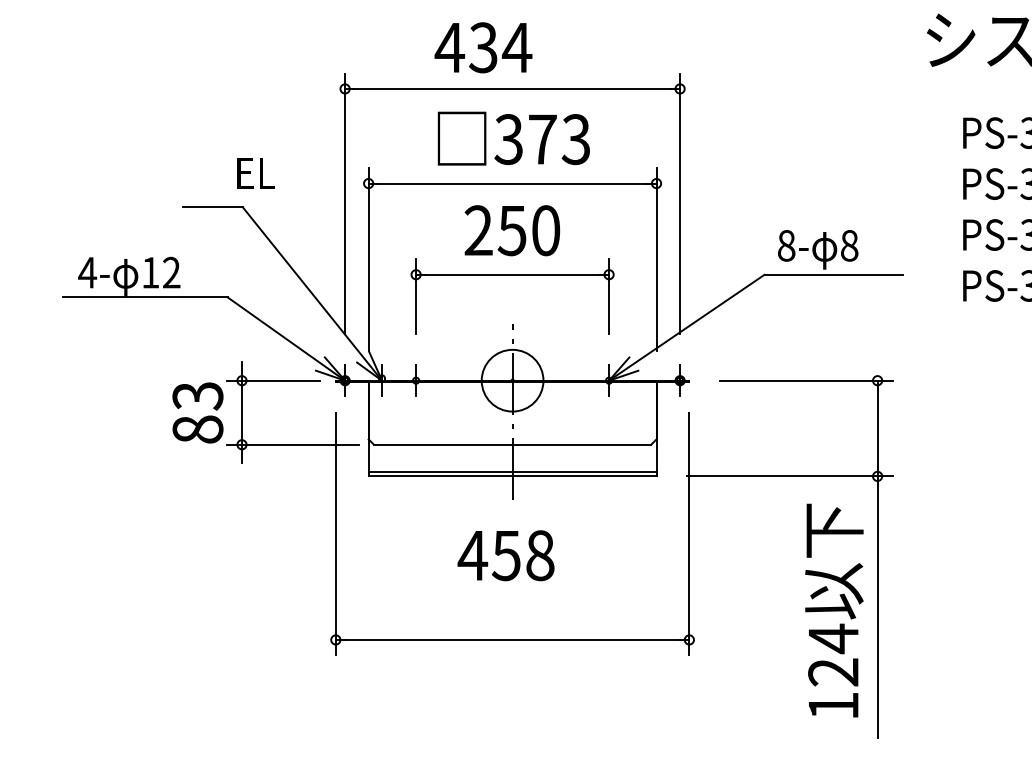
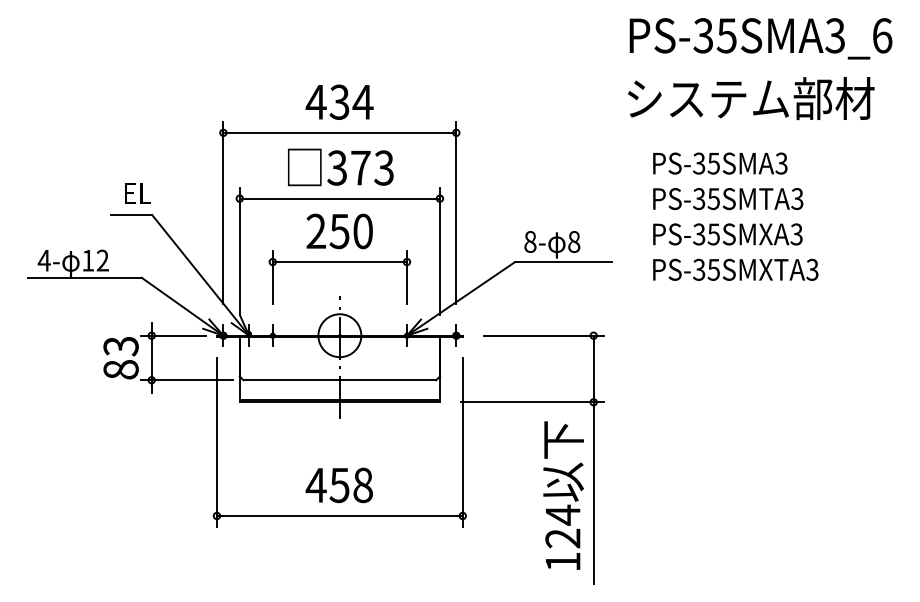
text: (483, 46) -> (339, 101), moved
text: (256, 173) -> (137, 193), moved
text: (504, 555) -> (338, 485), moved

